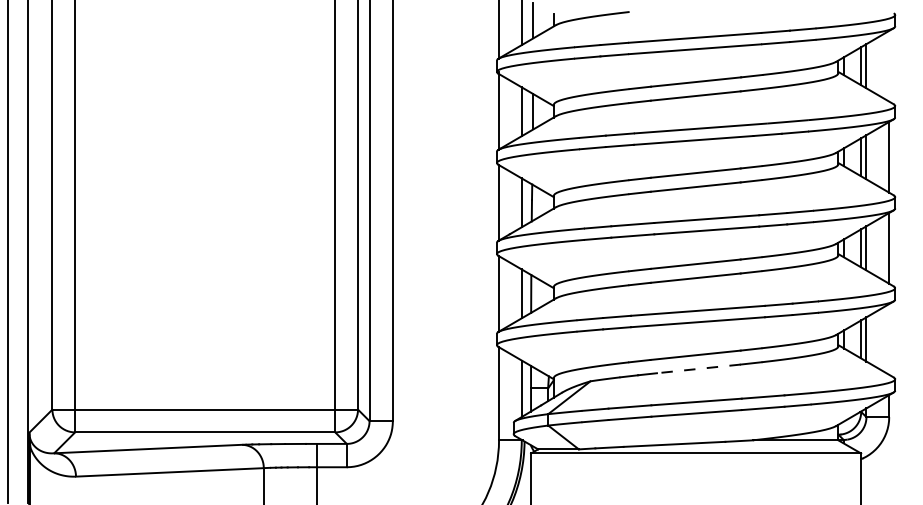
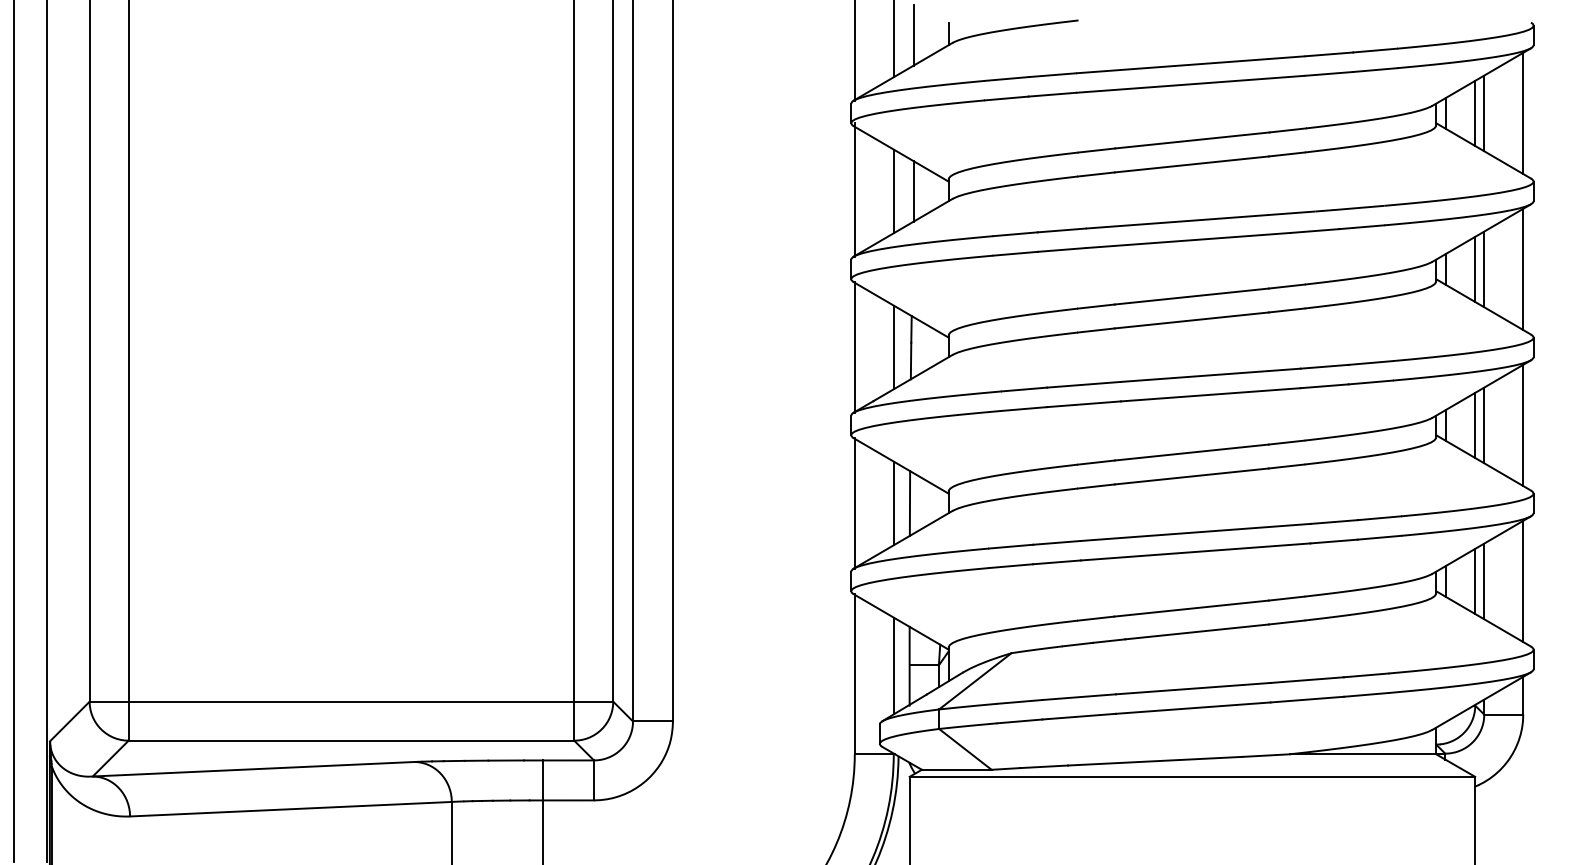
line: (889, 65) -> (1523, 112), added
line: (889, 339) -> (1523, 581), added
line: (698, 368) -> (1196, 631), dashed -> solid

